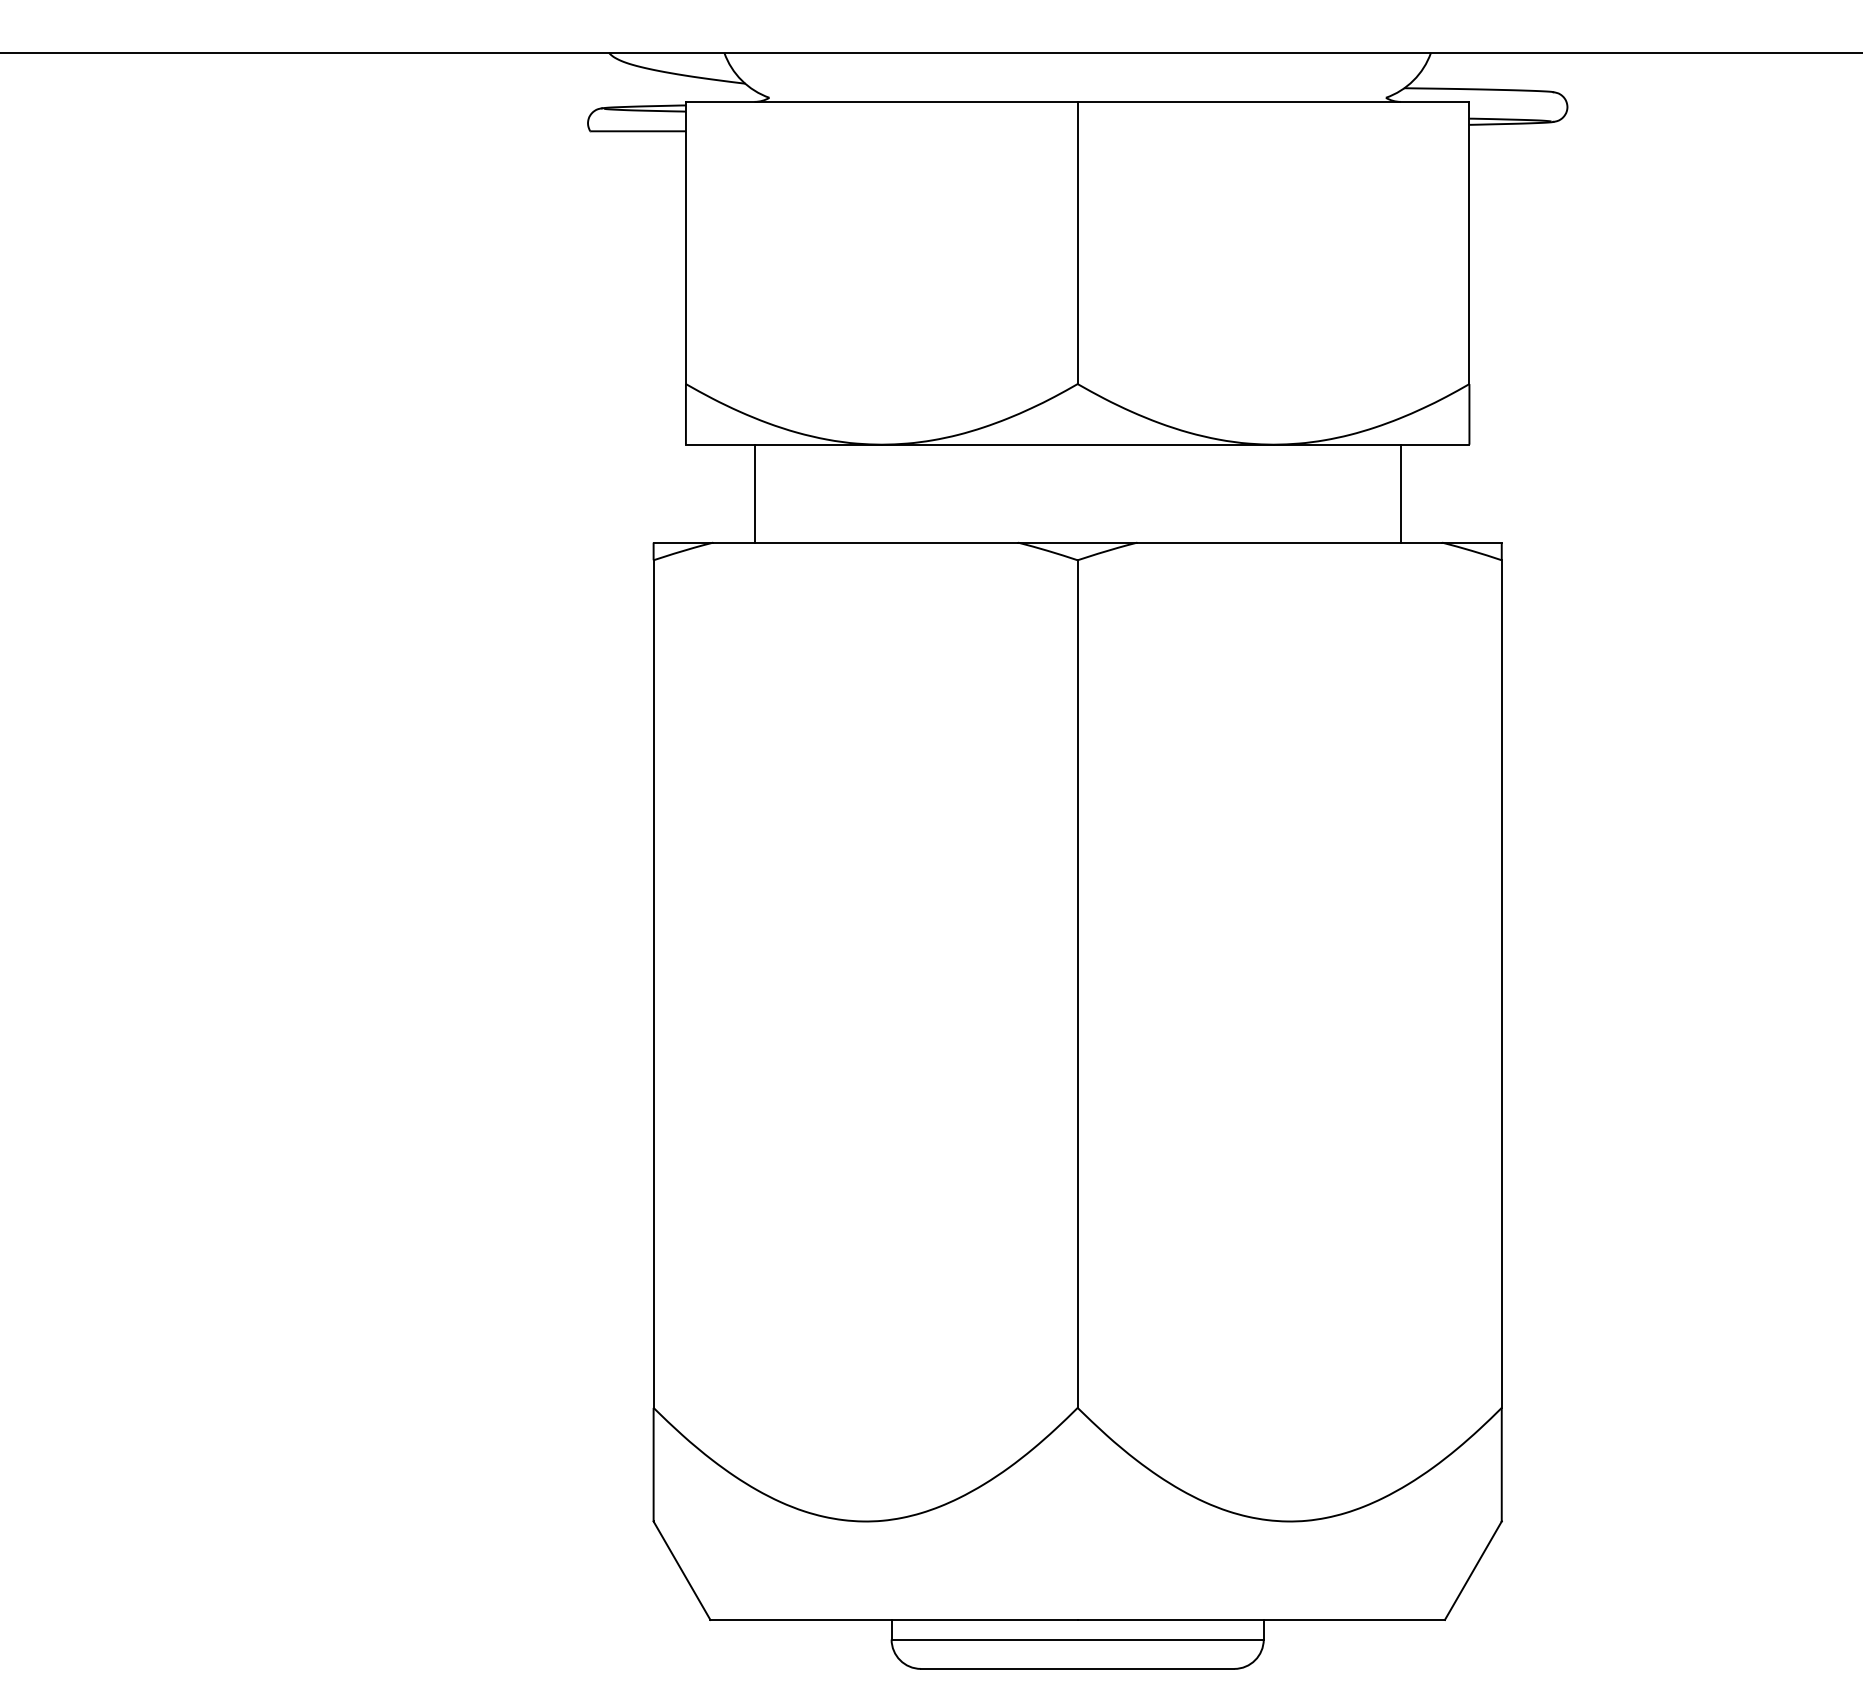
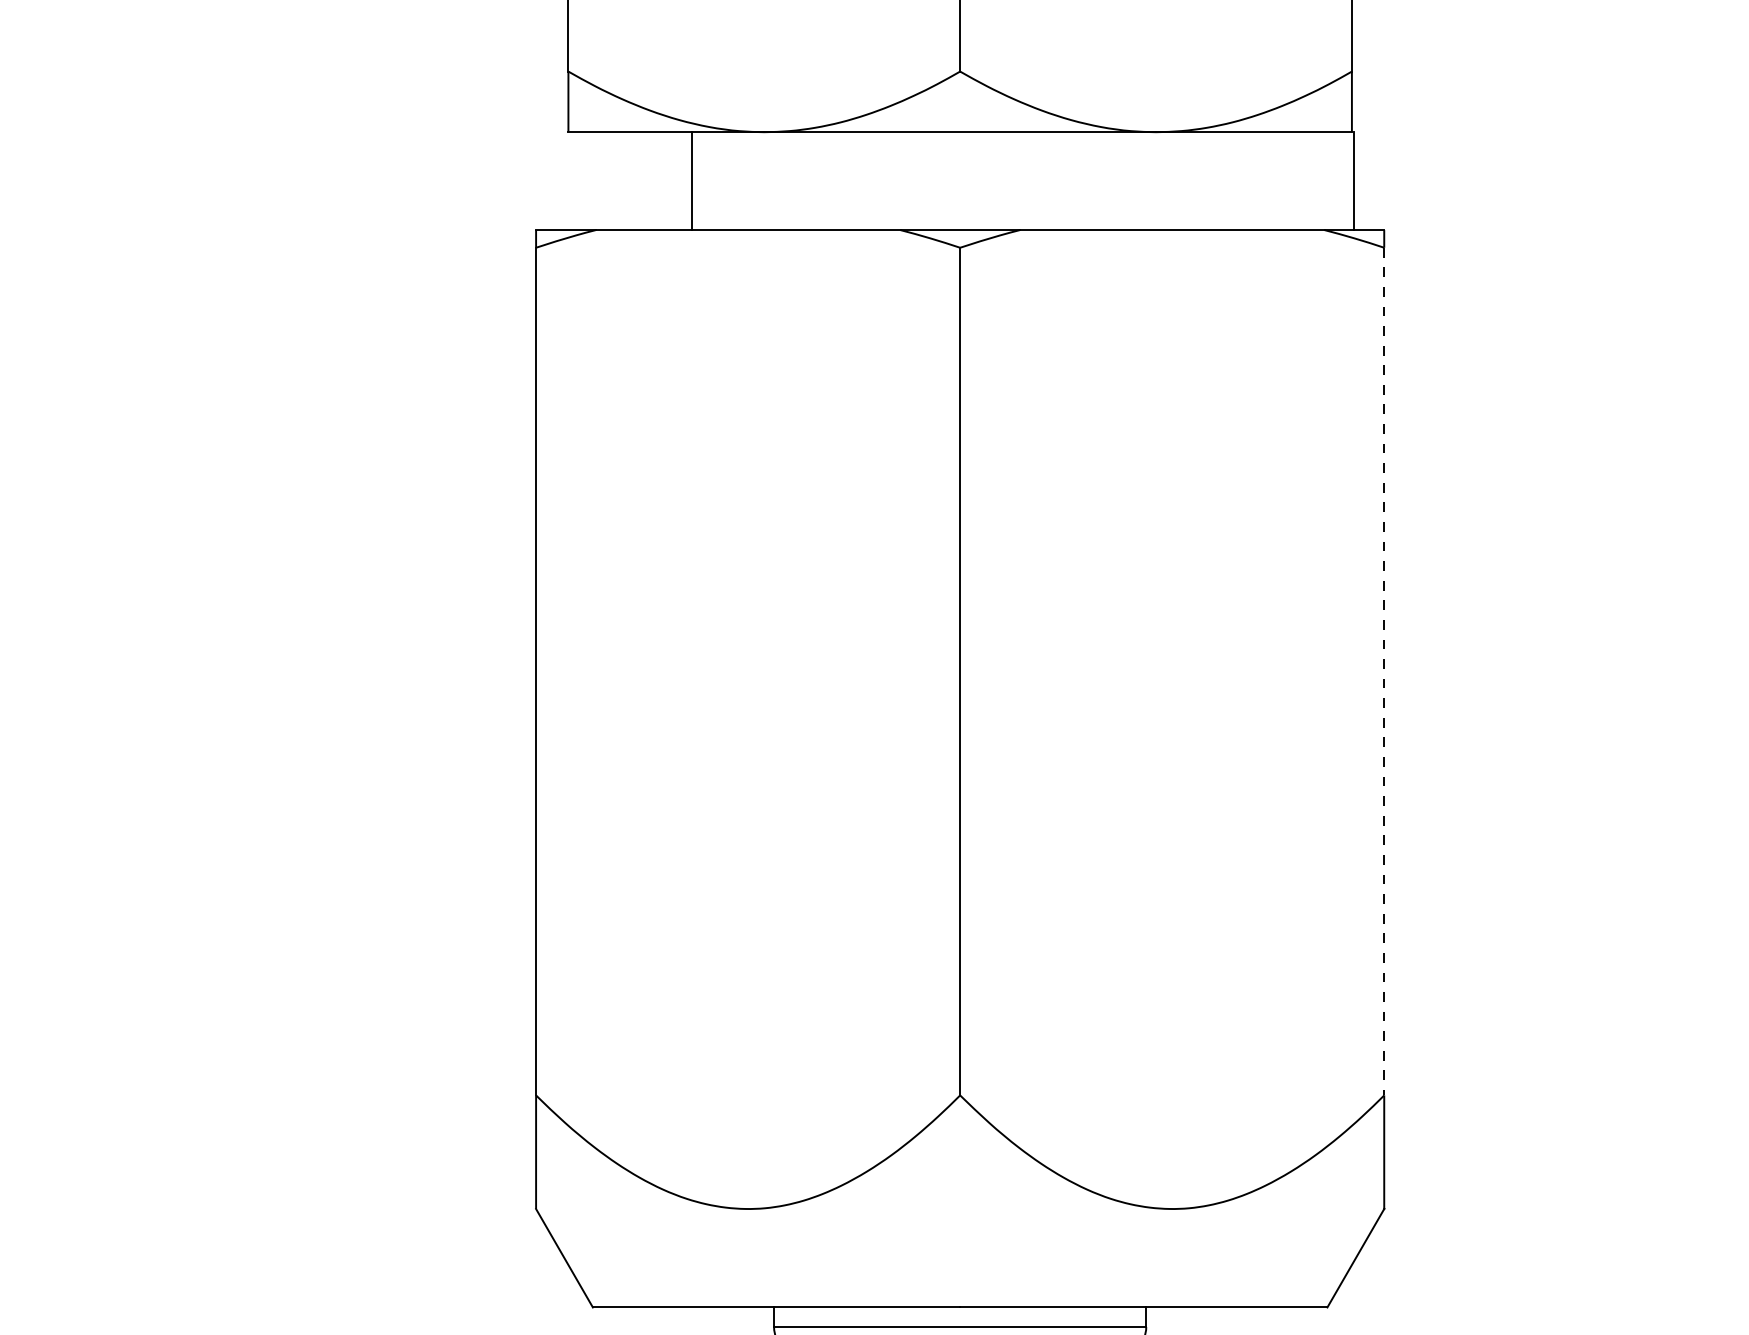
line: (754, 493) -> (691, 181), moved
line: (1400, 493) -> (1353, 181), moved
line: (1501, 984) -> (1383, 672), solid -> dashed

